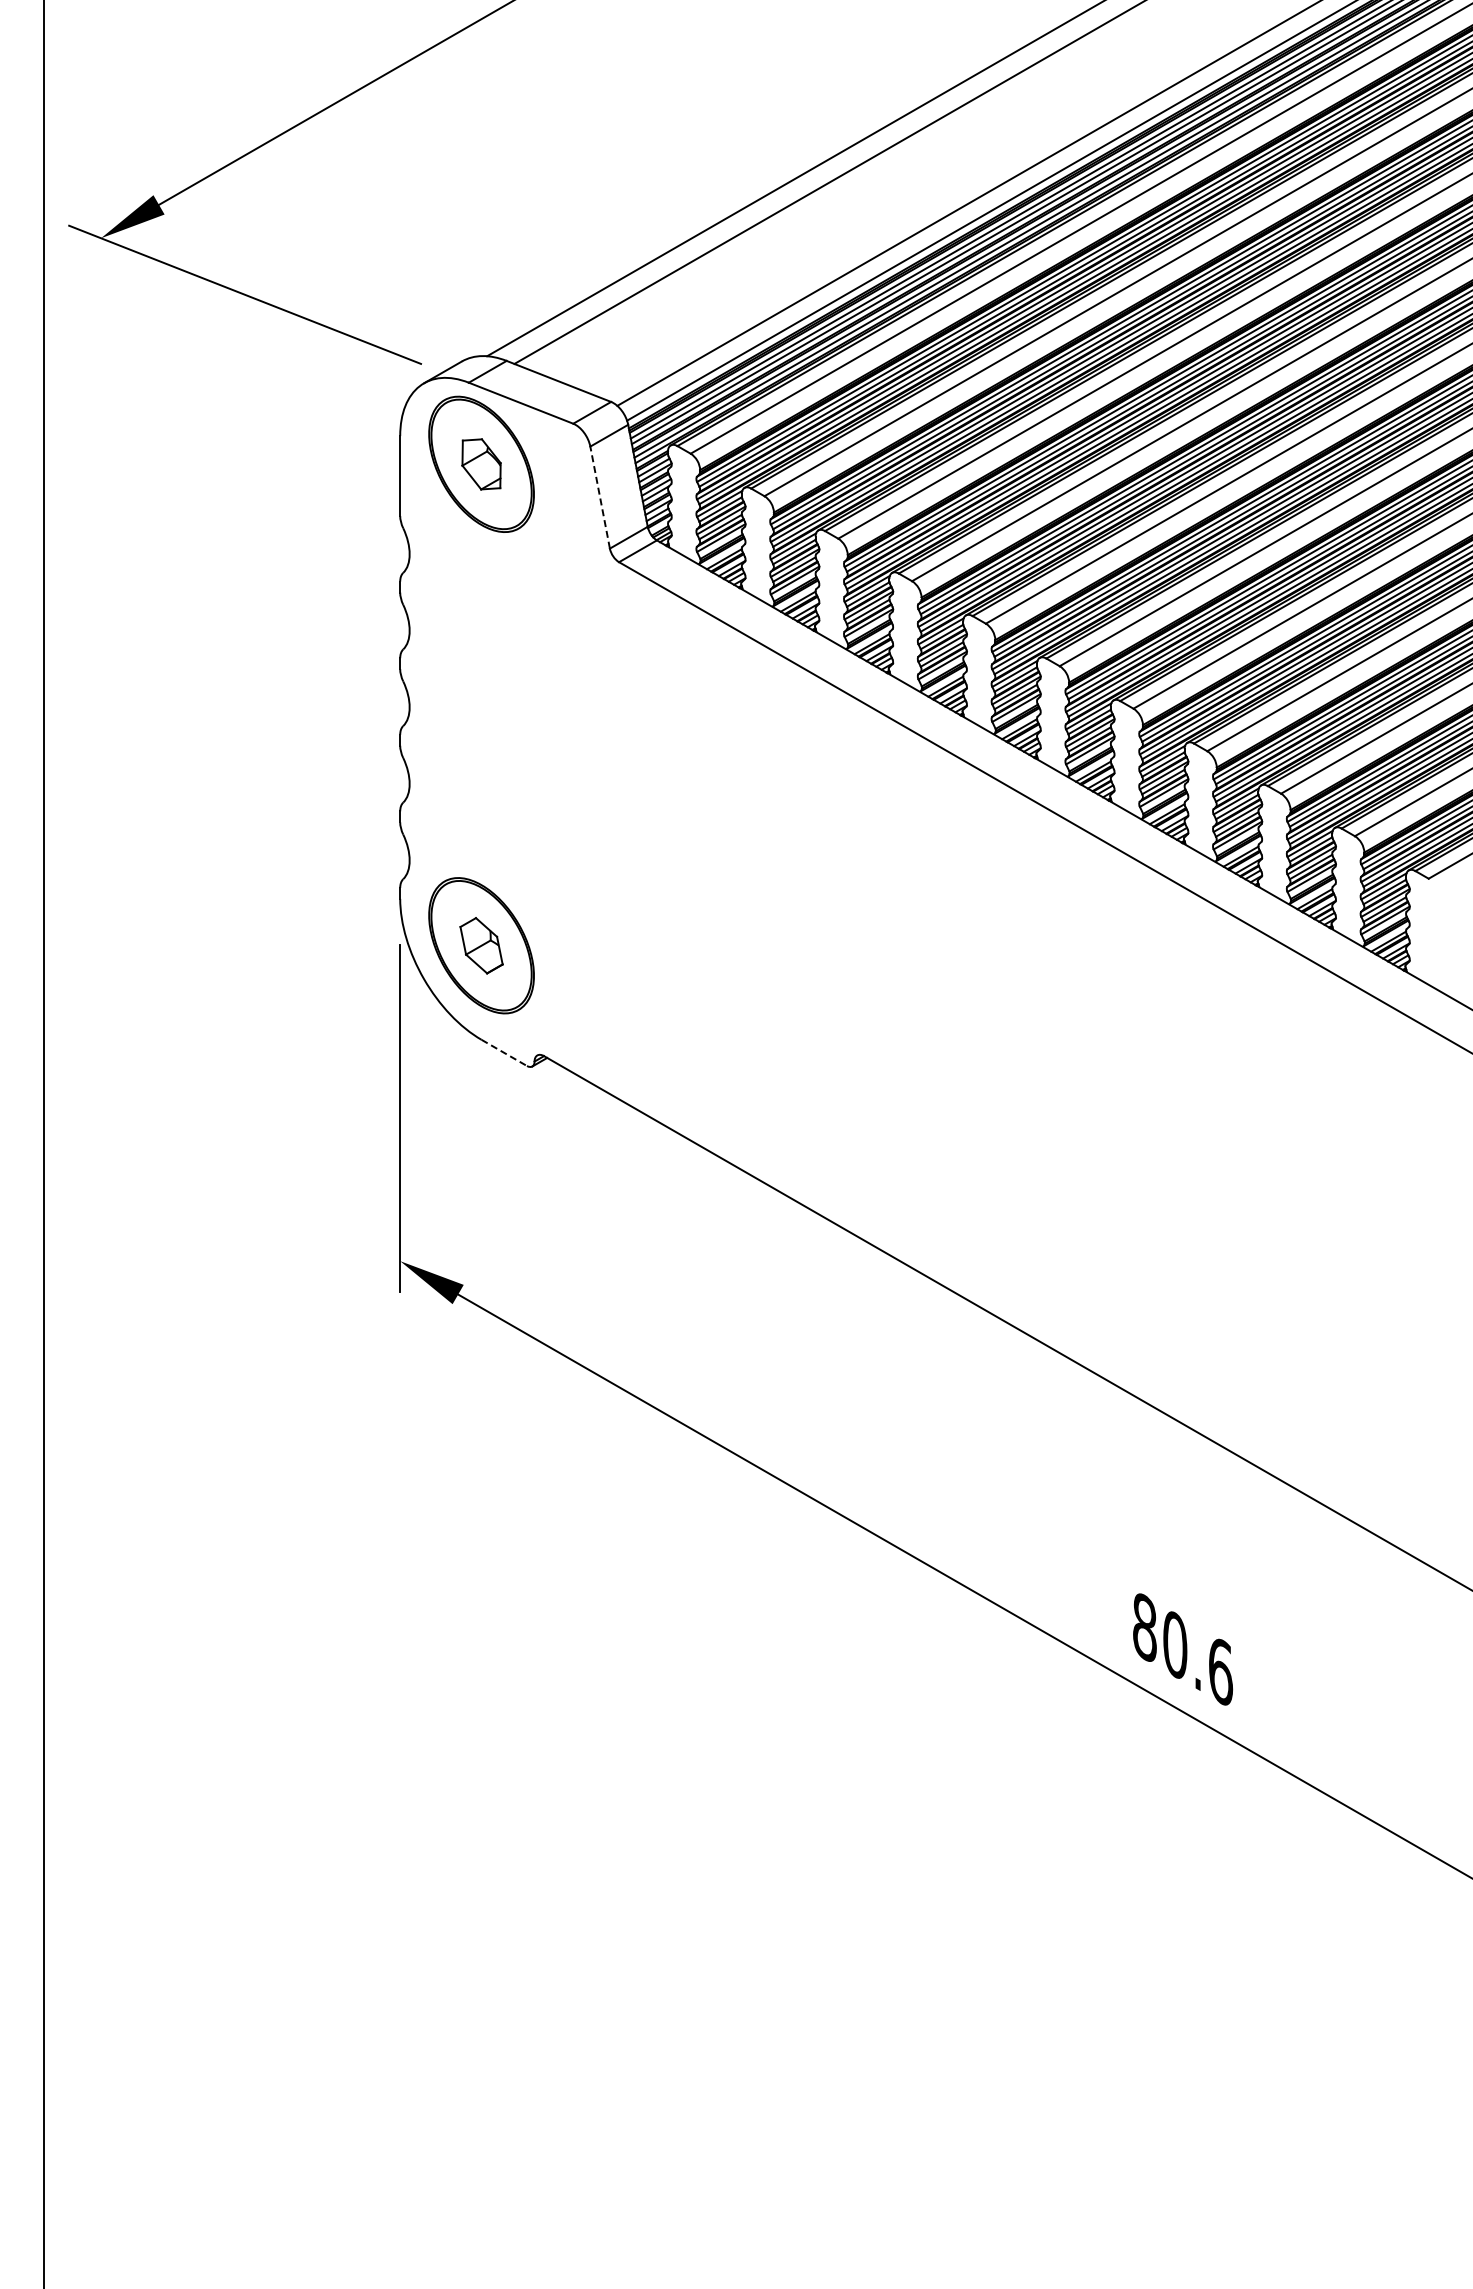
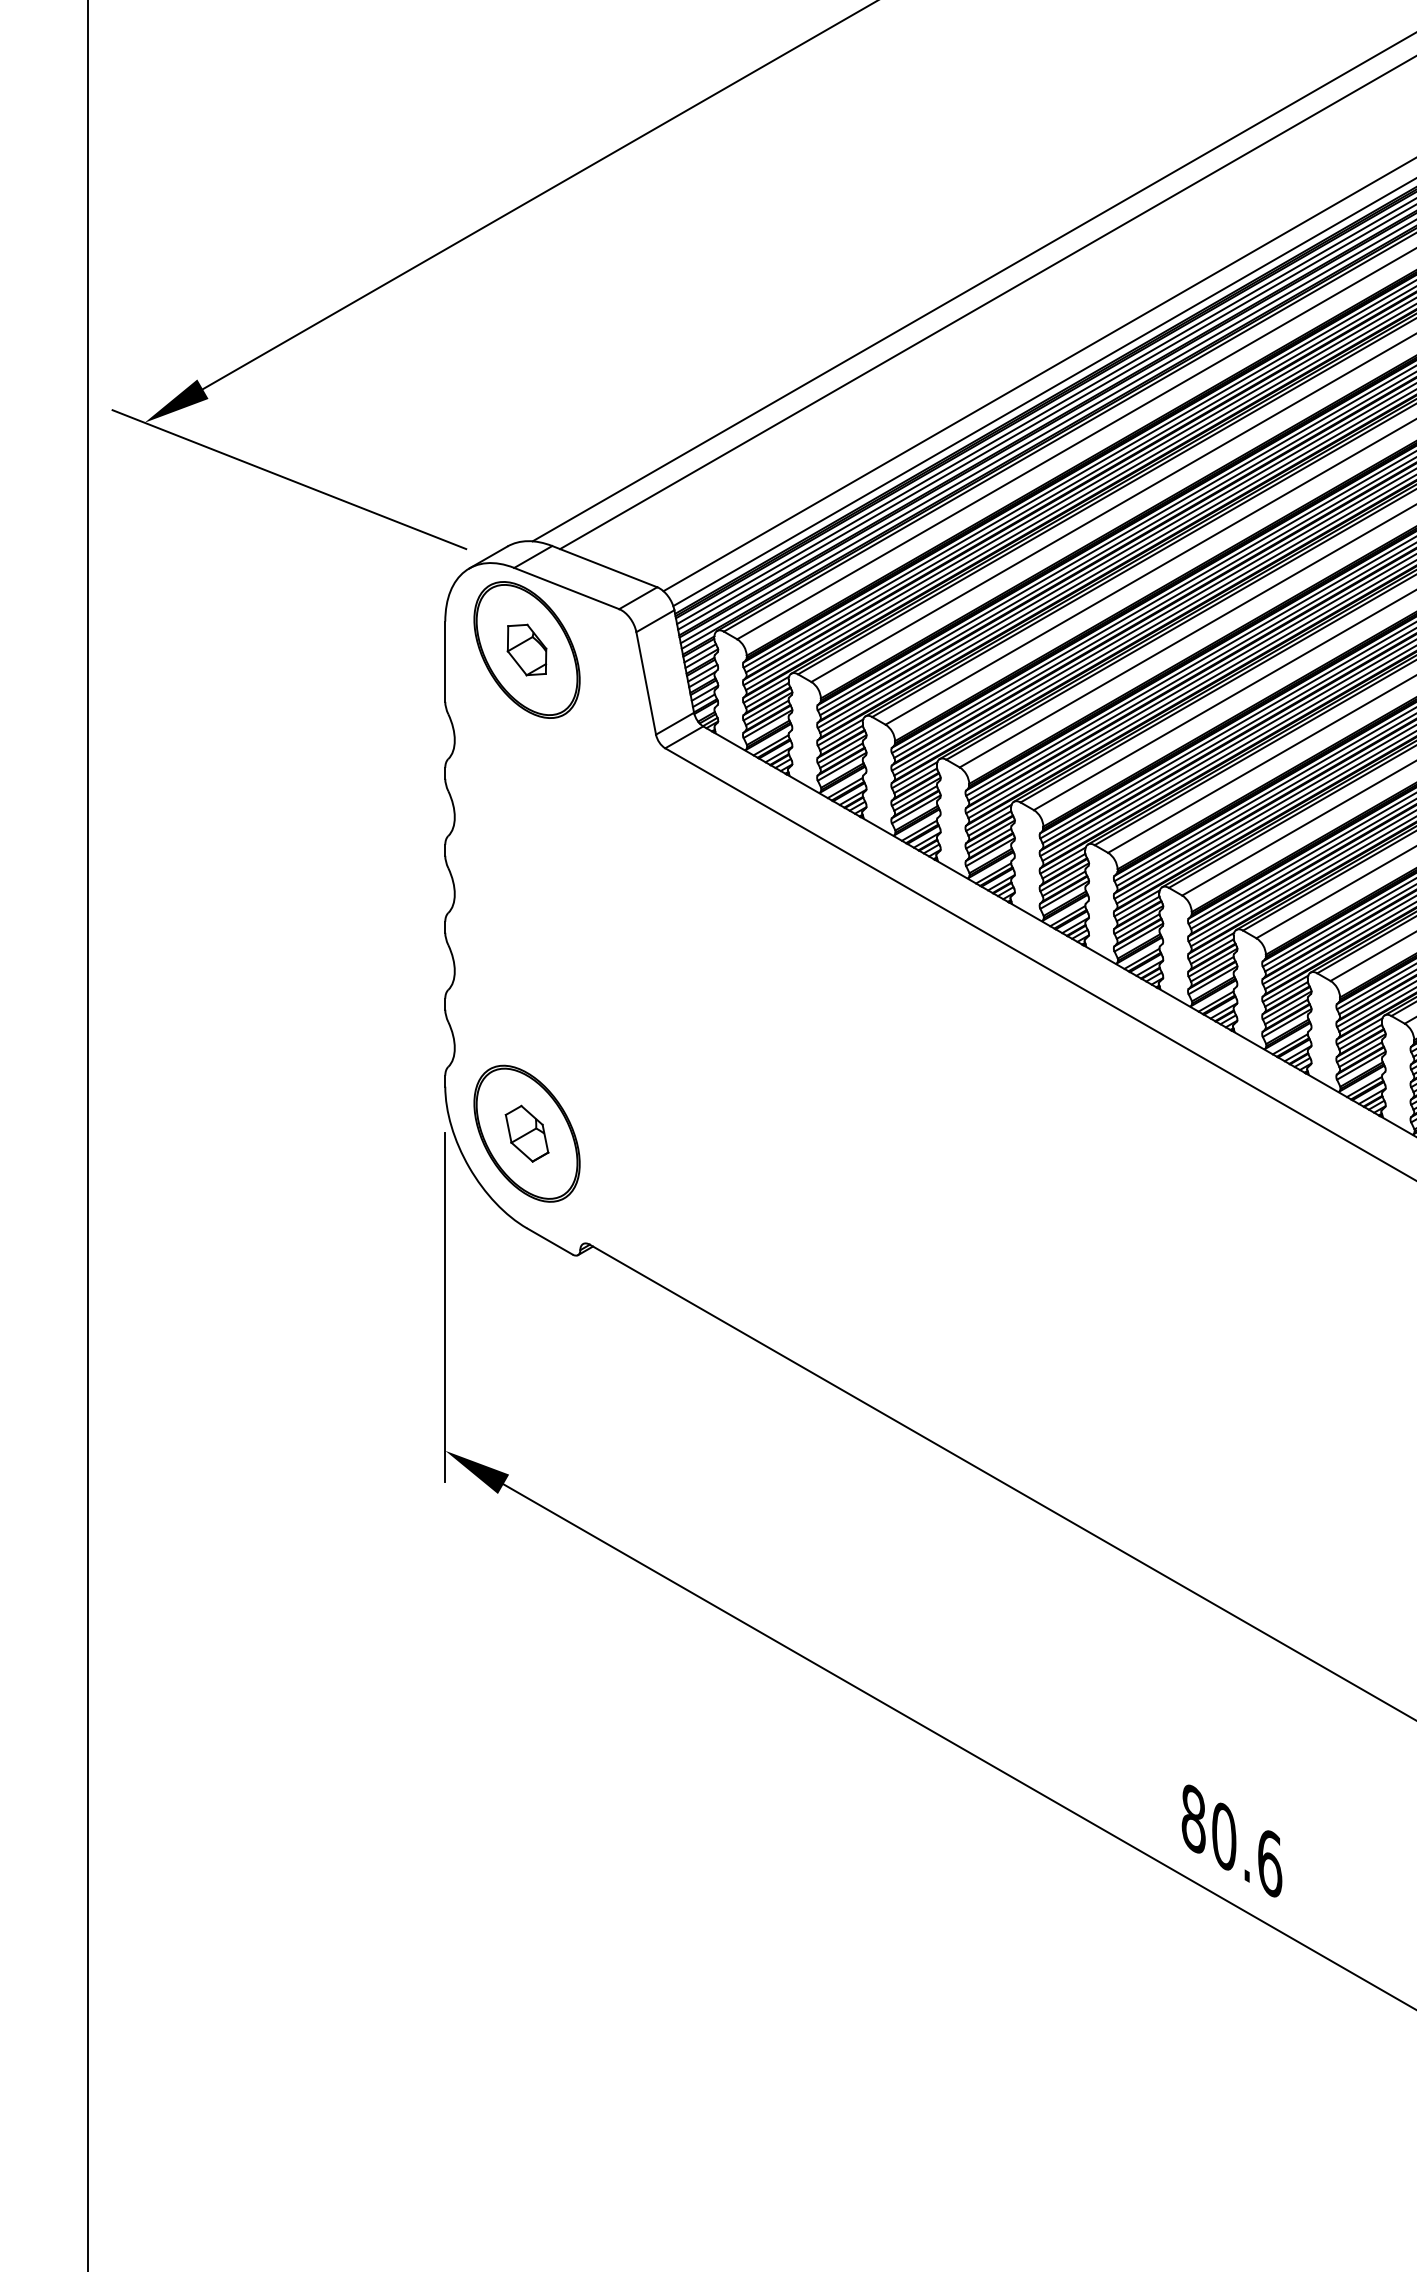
line: (600, 497) -> (646, 683), dashed -> solid
line: (504, 1053) -> (550, 1242), dashed -> solid

